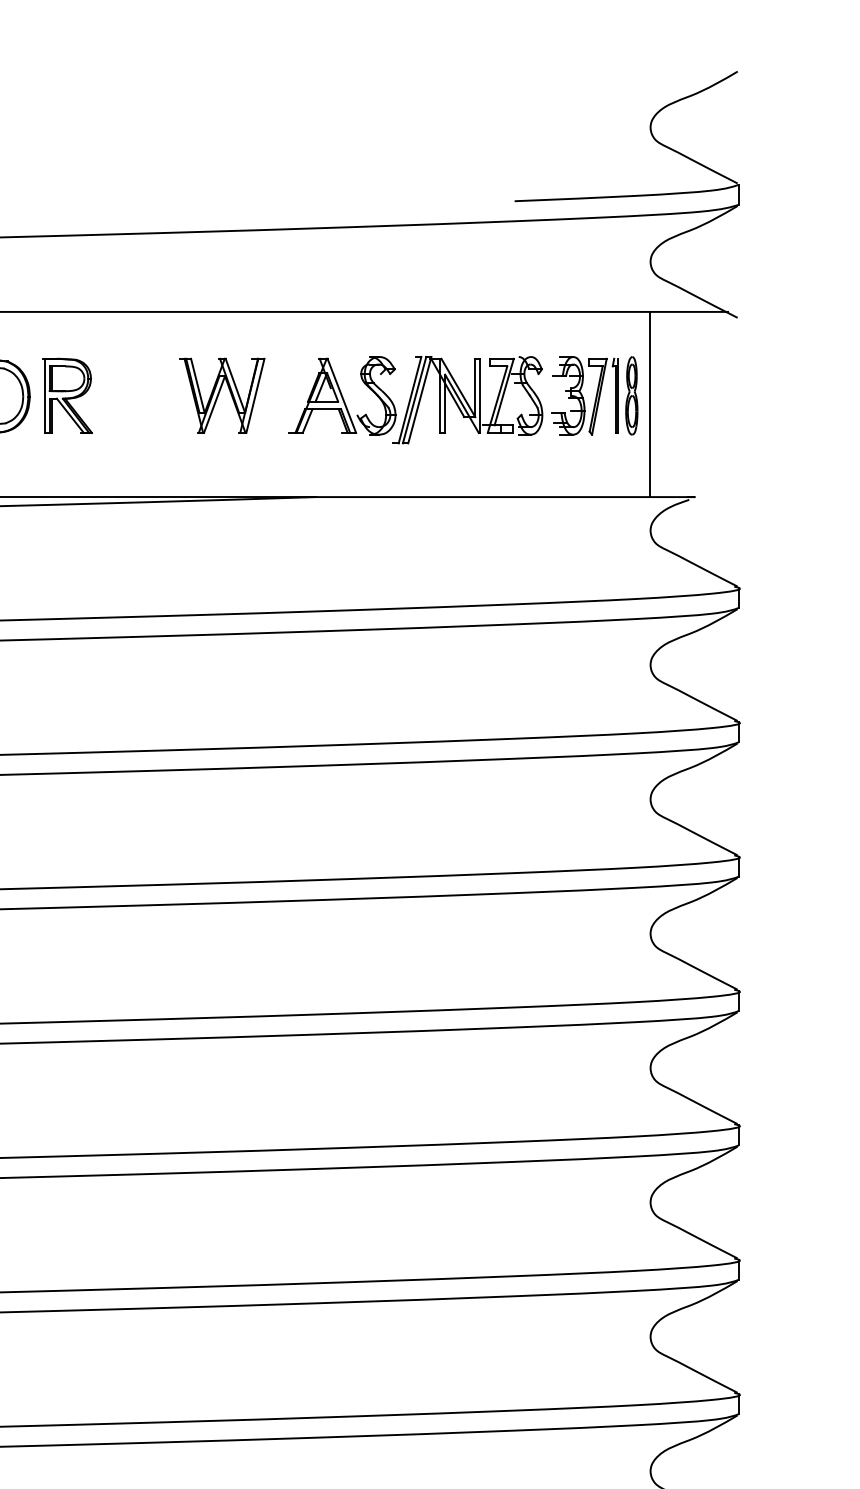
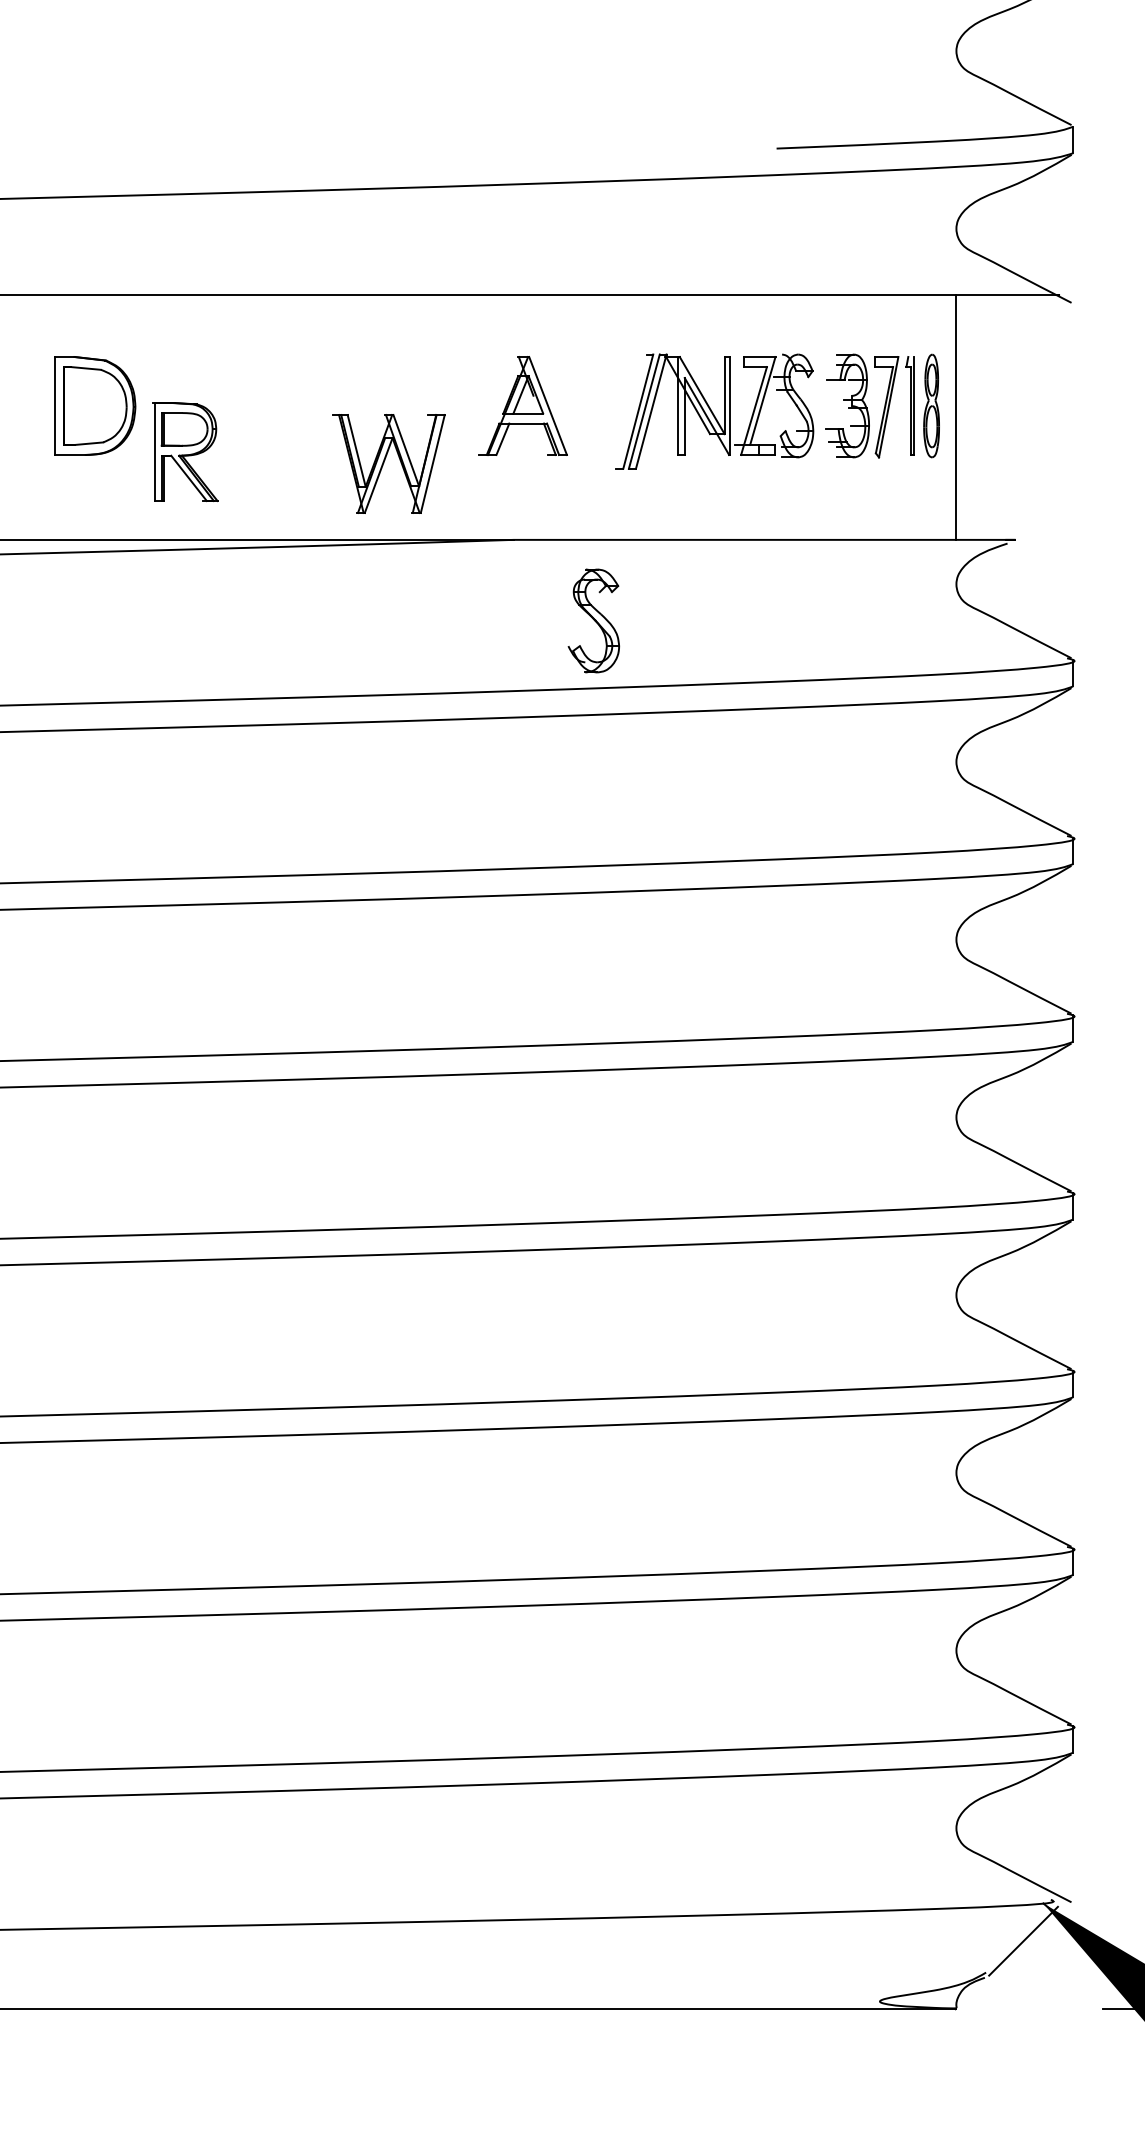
part: (67, 395) -> (185, 451), moved
part: (221, 395) -> (388, 463), moved
part: (376, 395) -> (593, 620), moved

